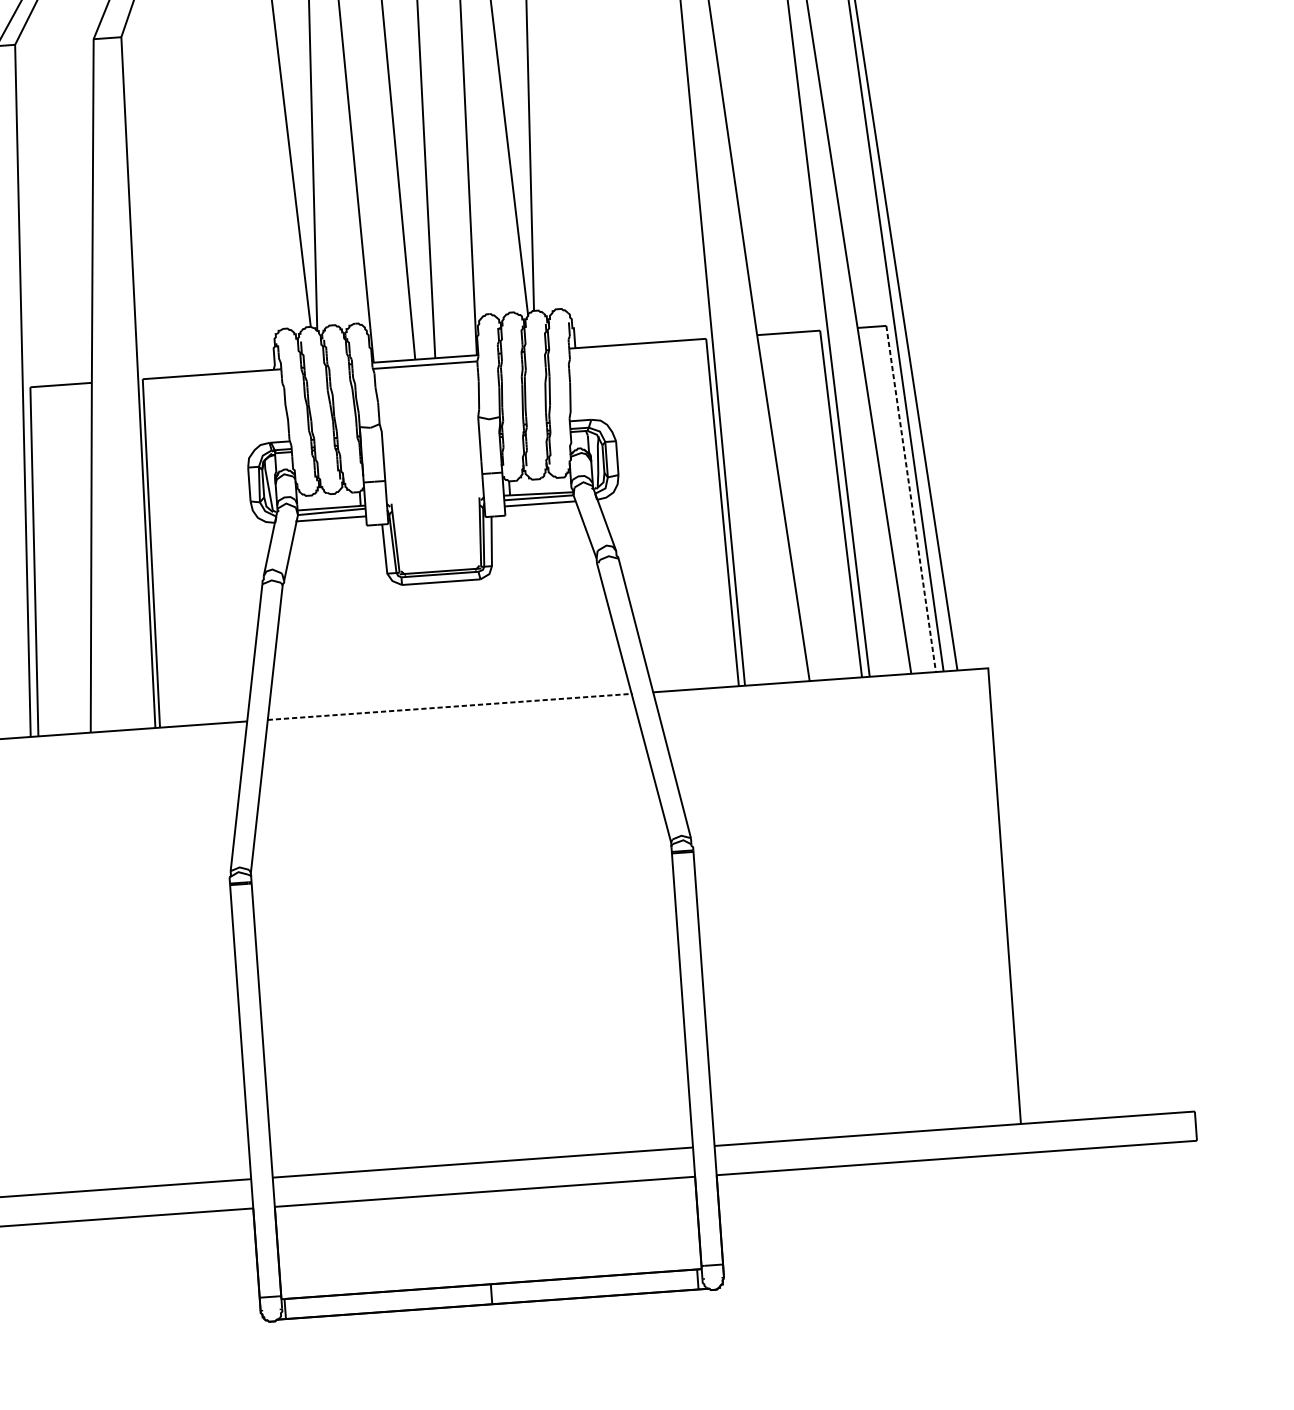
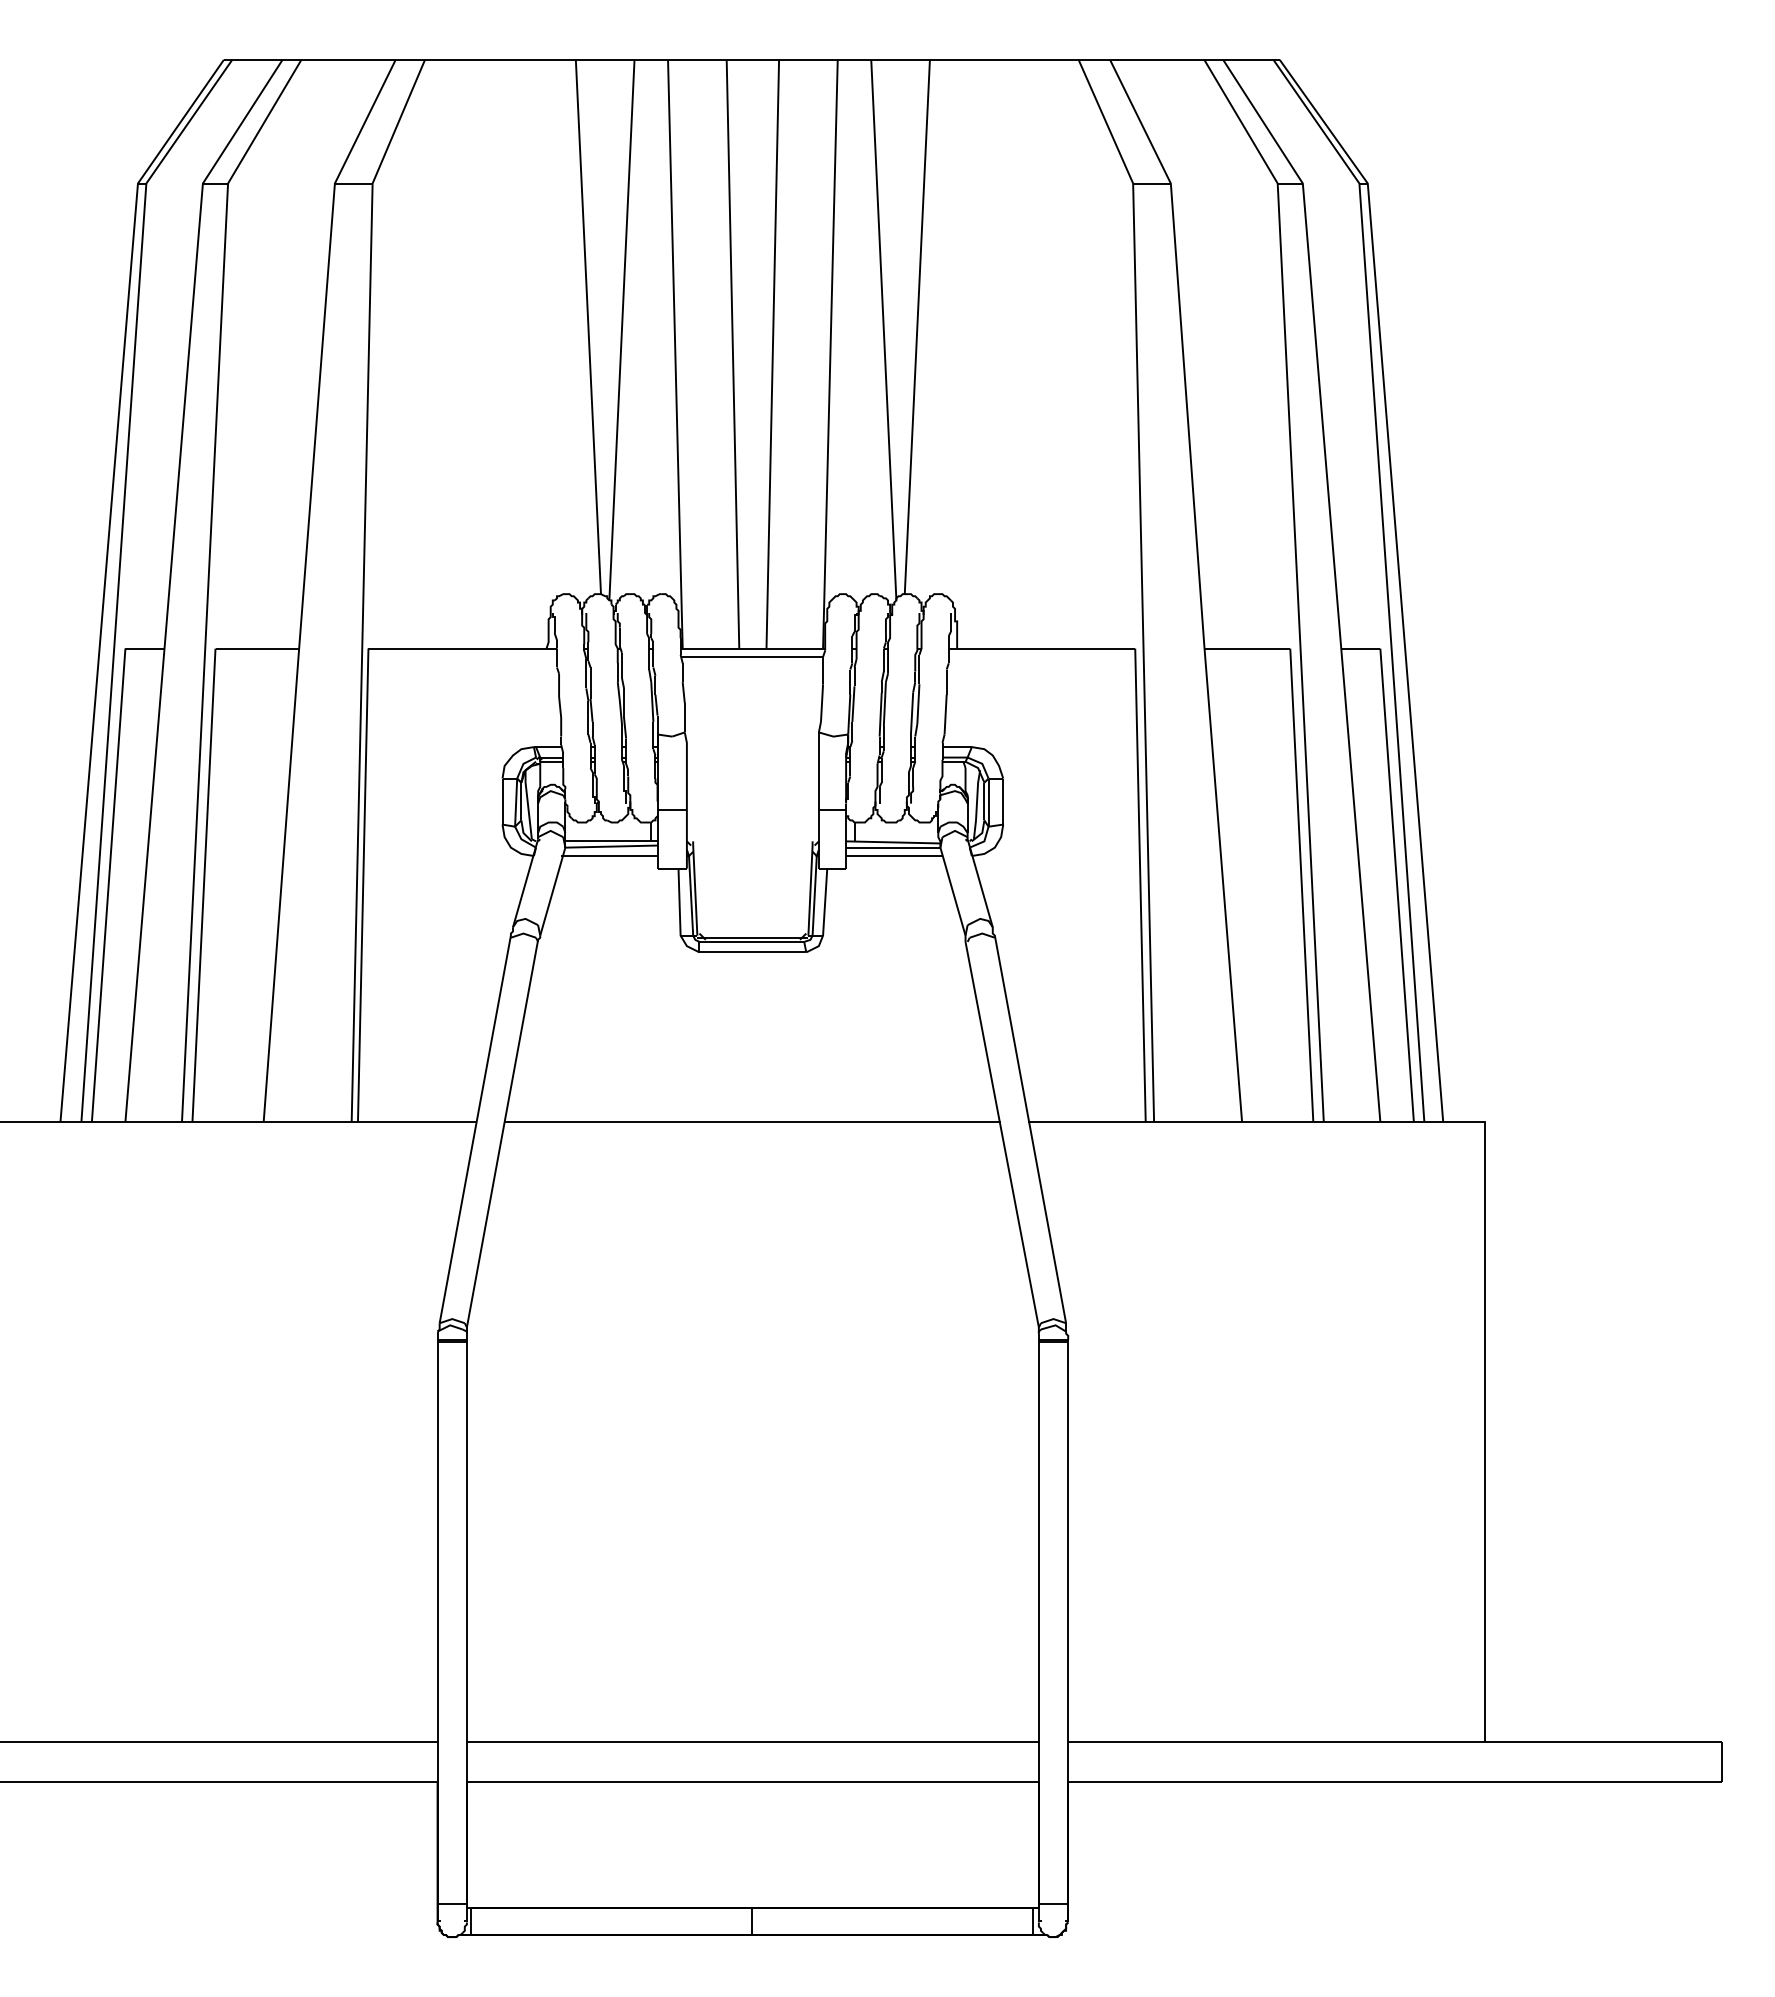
line: (911, 499) -> (1397, 885), dashed -> solid
line: (450, 707) -> (753, 1122), dashed -> solid

